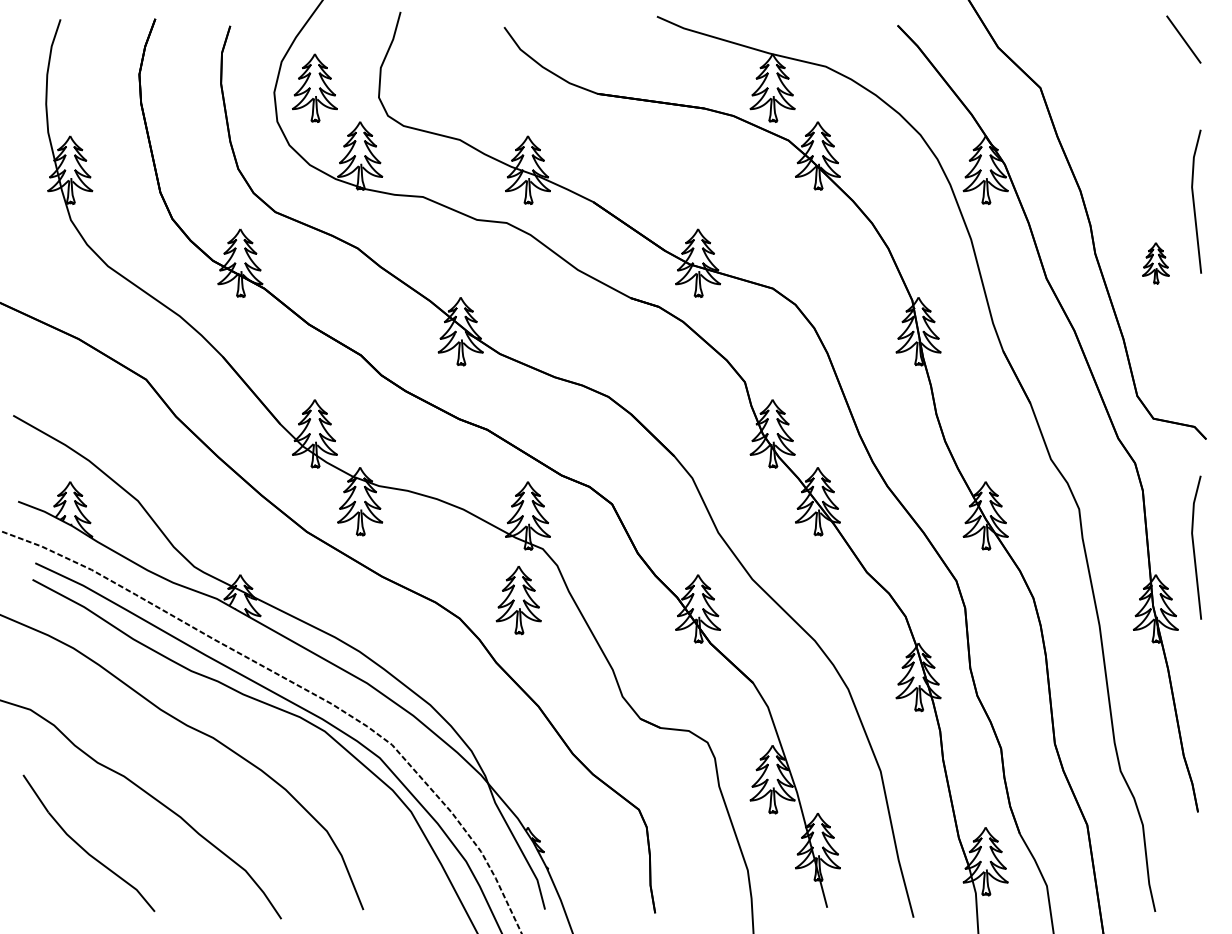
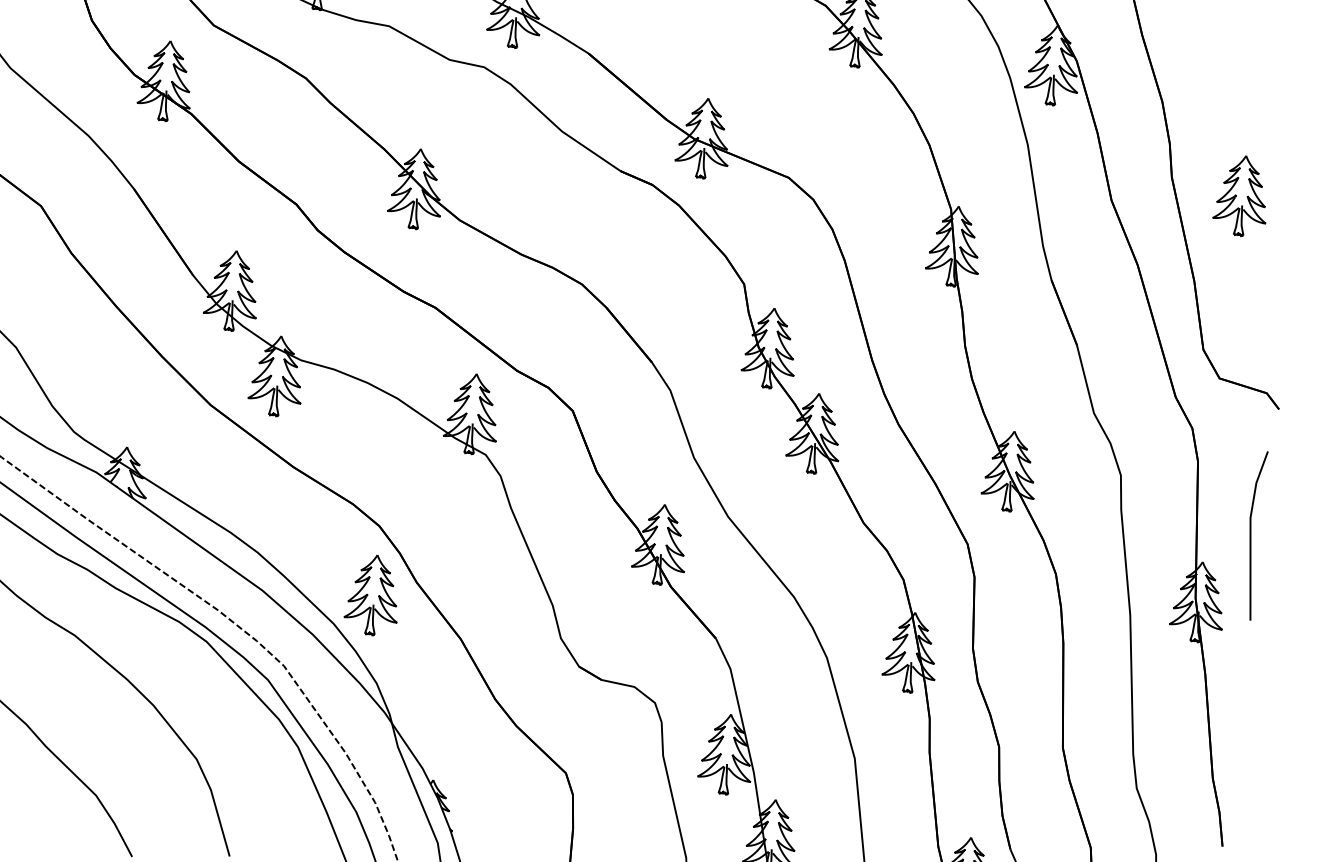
line: (1194, 201) -> (1295, 128), removed
part: (1155, 263) -> (1241, 196), size x1.67
part: (518, 600) -> (372, 595), moved

